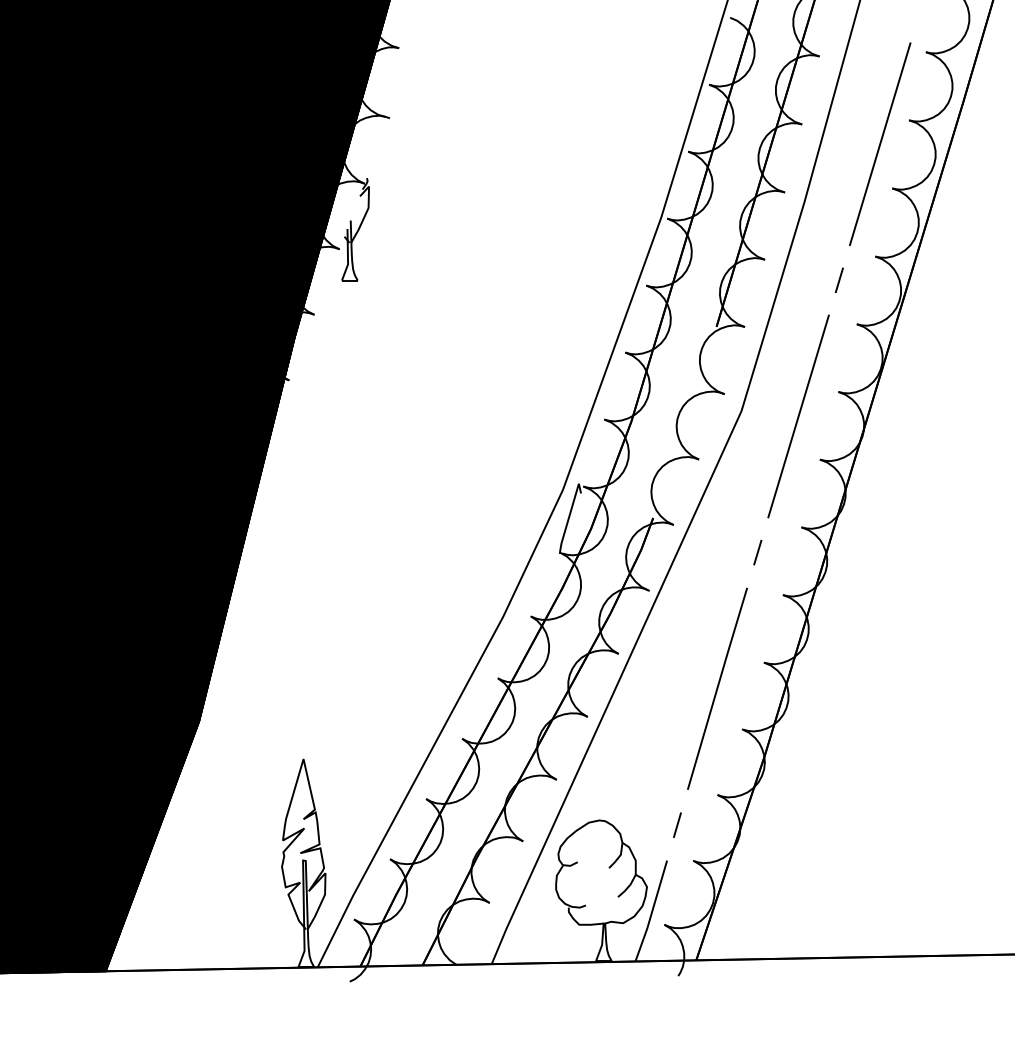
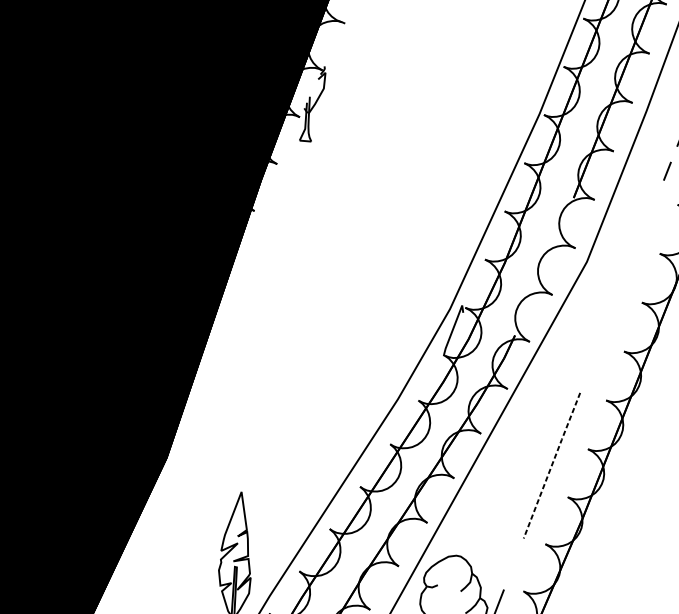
line: (798, 416) -> (628, 269), removed
line: (757, 552) -> (590, 367), removed
line: (717, 688) -> (552, 465), solid -> dashed
line: (677, 824) -> (513, 563), removed

